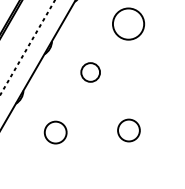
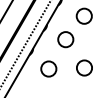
circle: (89, 71) -> (65, 39), size x1.67
circle: (128, 129) -> (84, 67), size x1.43
circle: (54, 131) -> (48, 68), size x1.43

